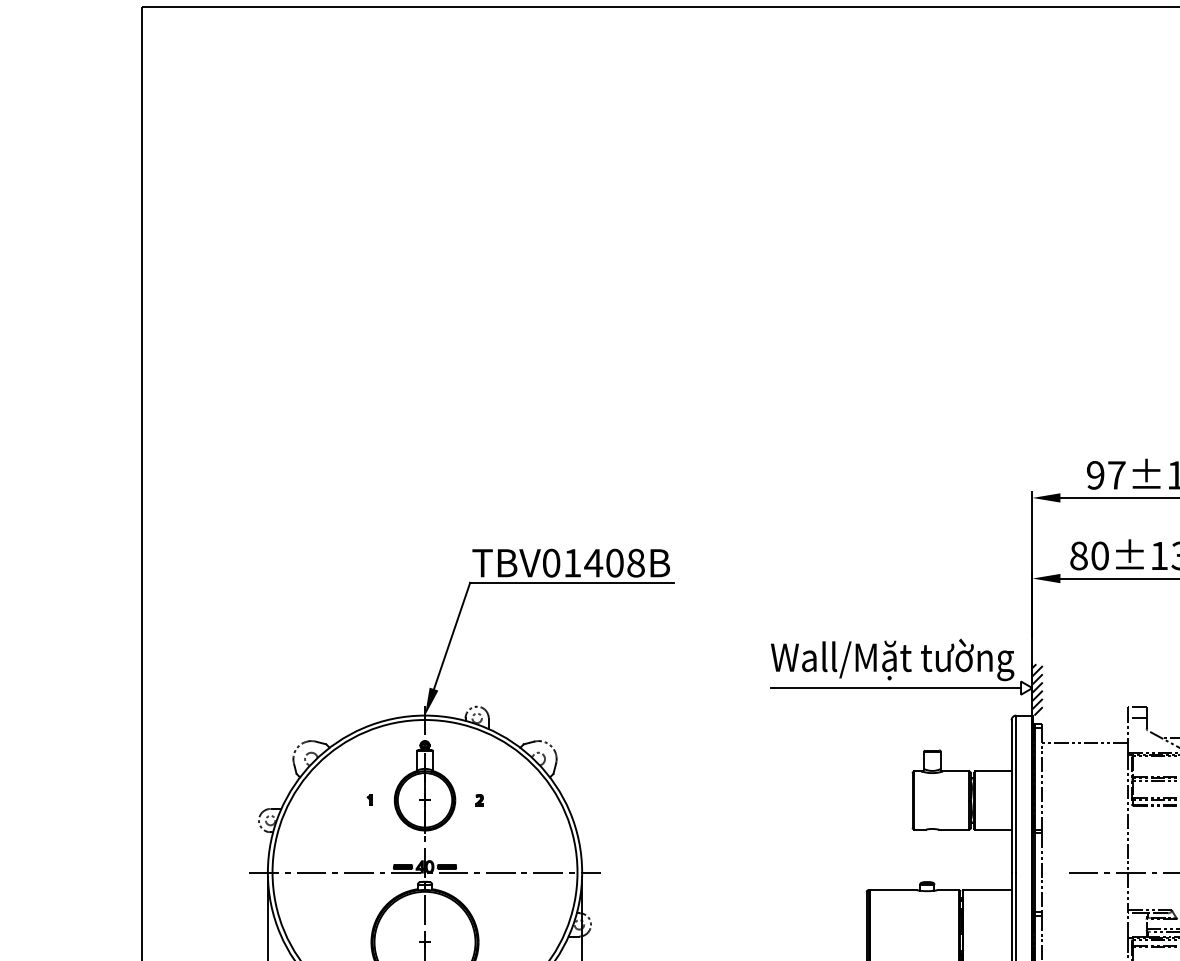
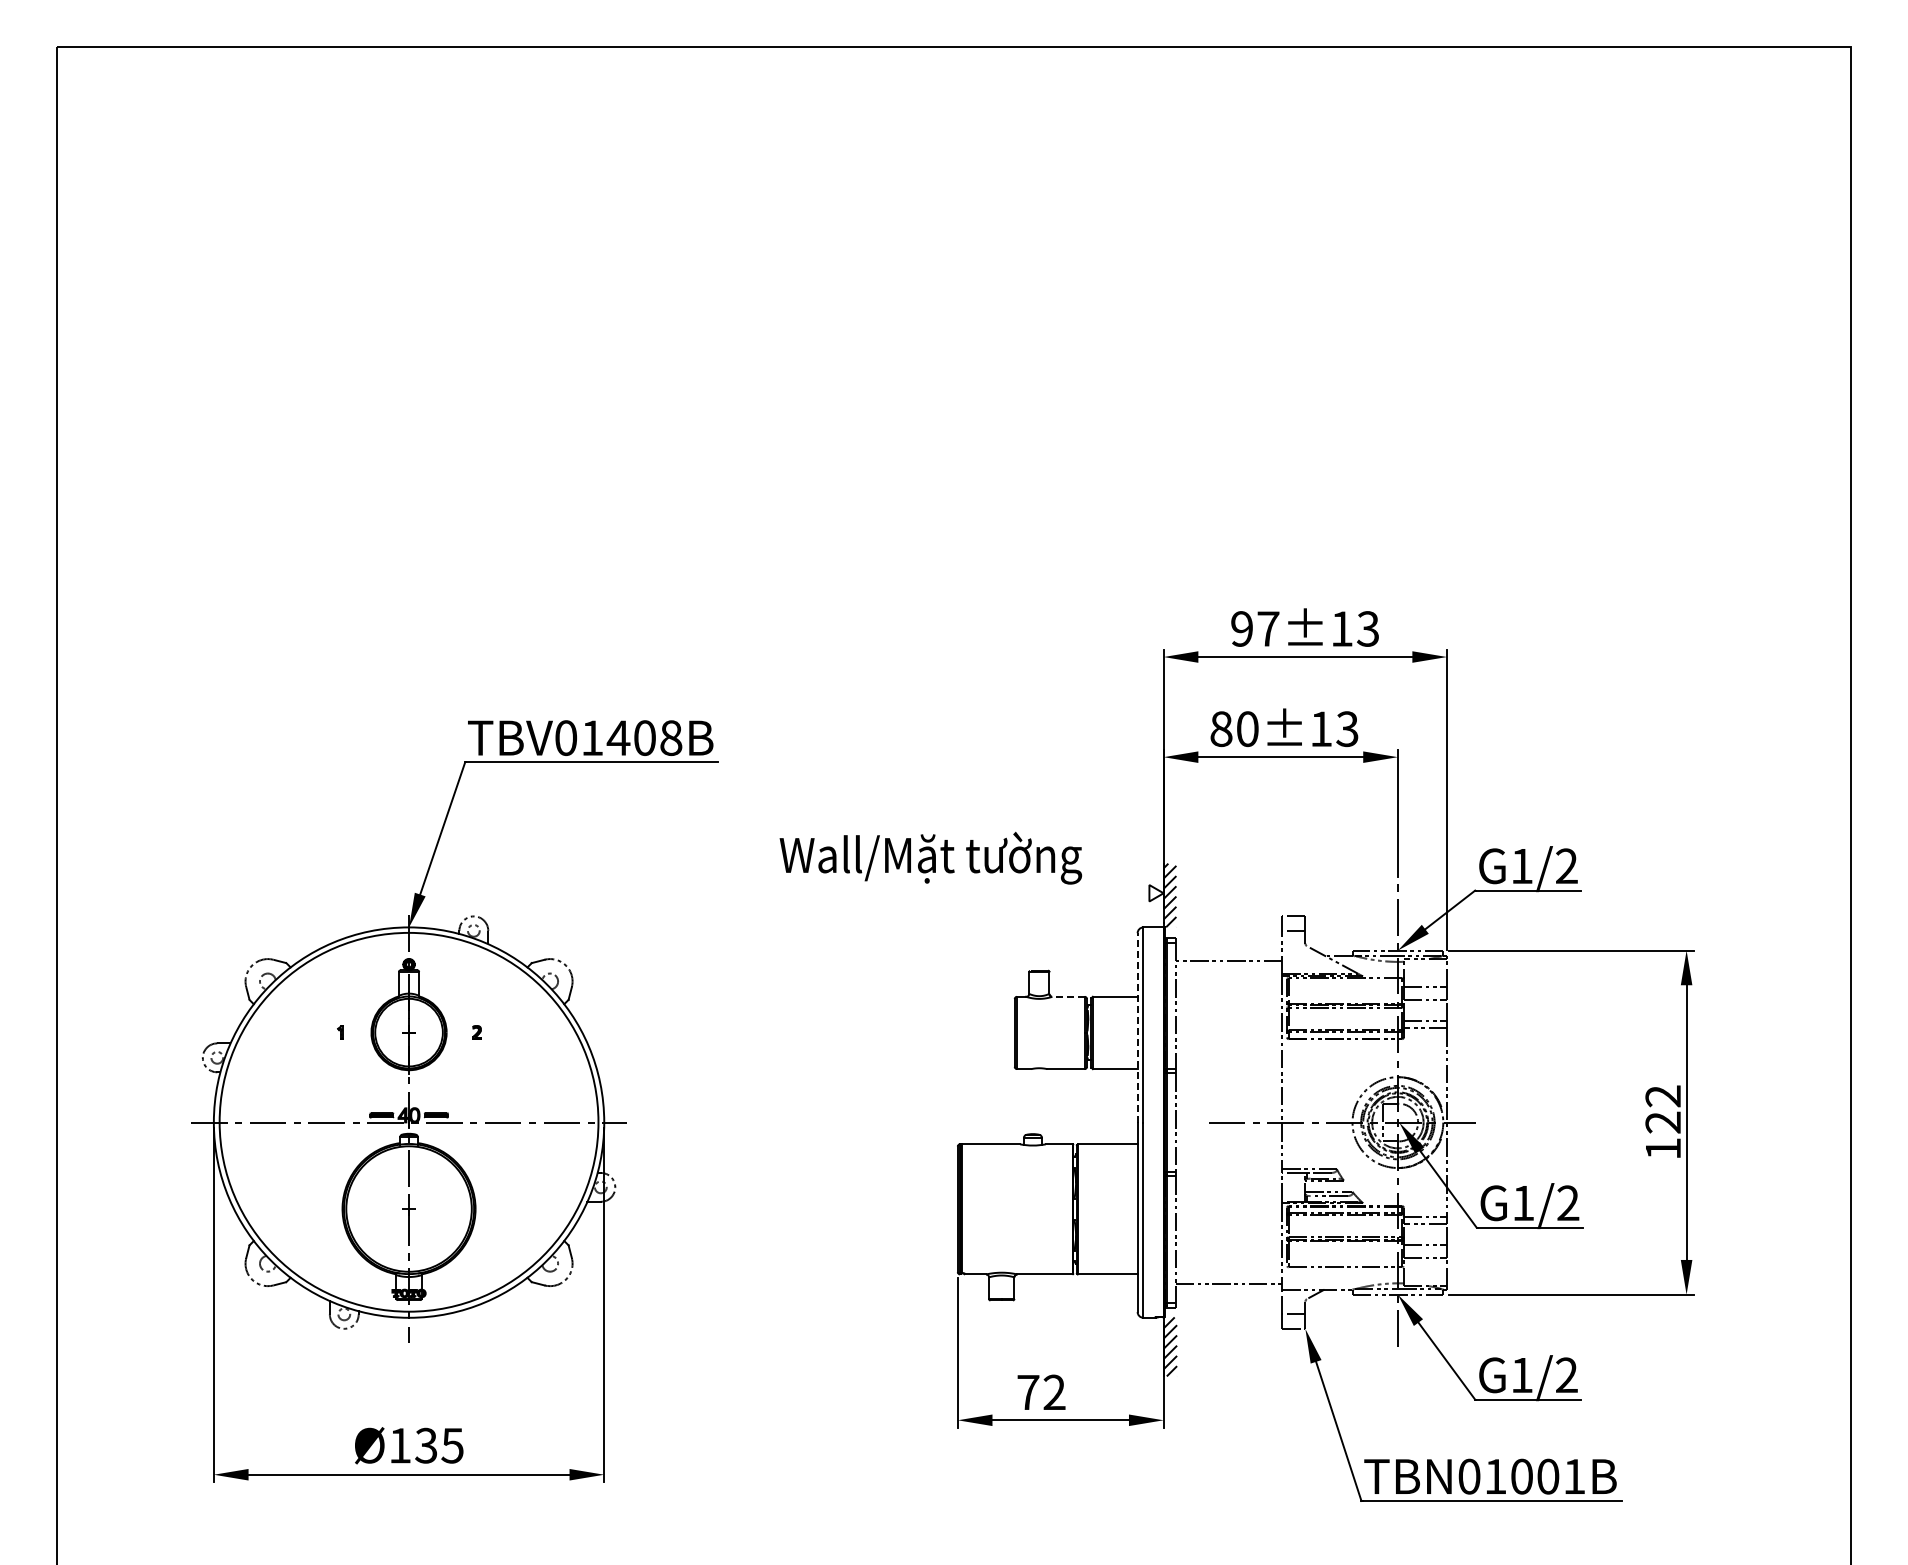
text: (892, 659) -> (930, 857), moved
line: (895, 688) -> (993, 893), removed
line: (955, 771) -> (1068, 996), solid -> dashed
line: (1011, 796) -> (1137, 1027), solid -> dashed

